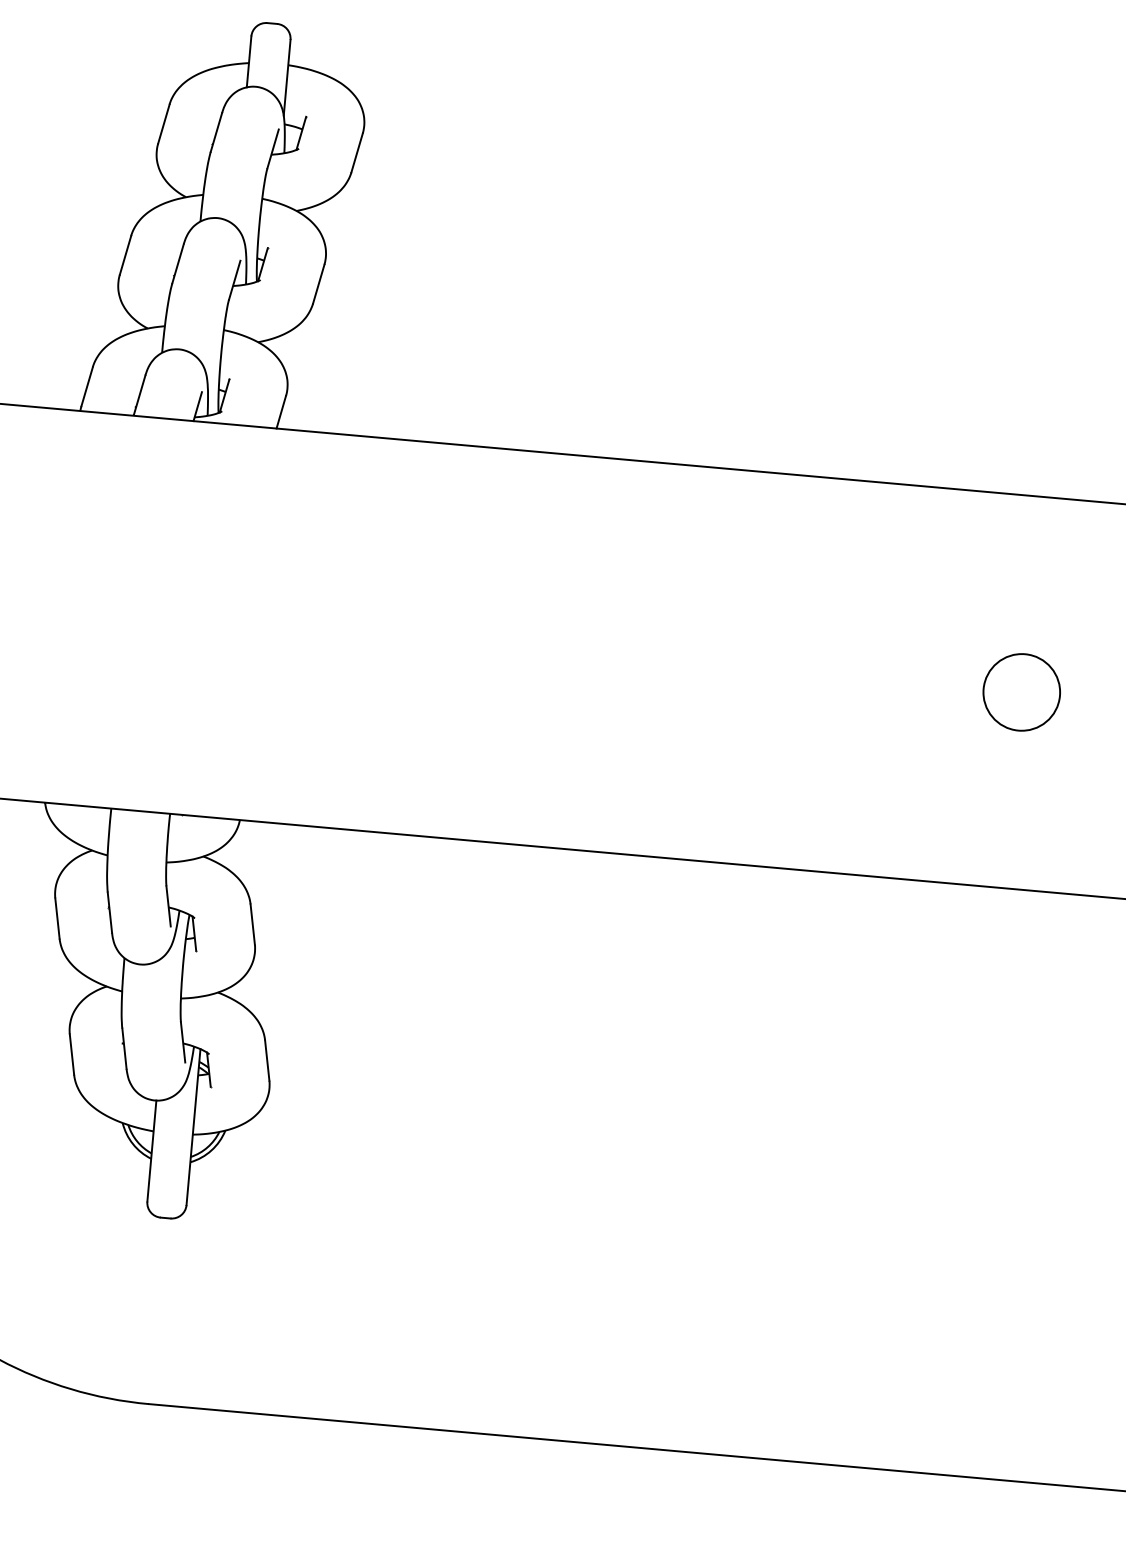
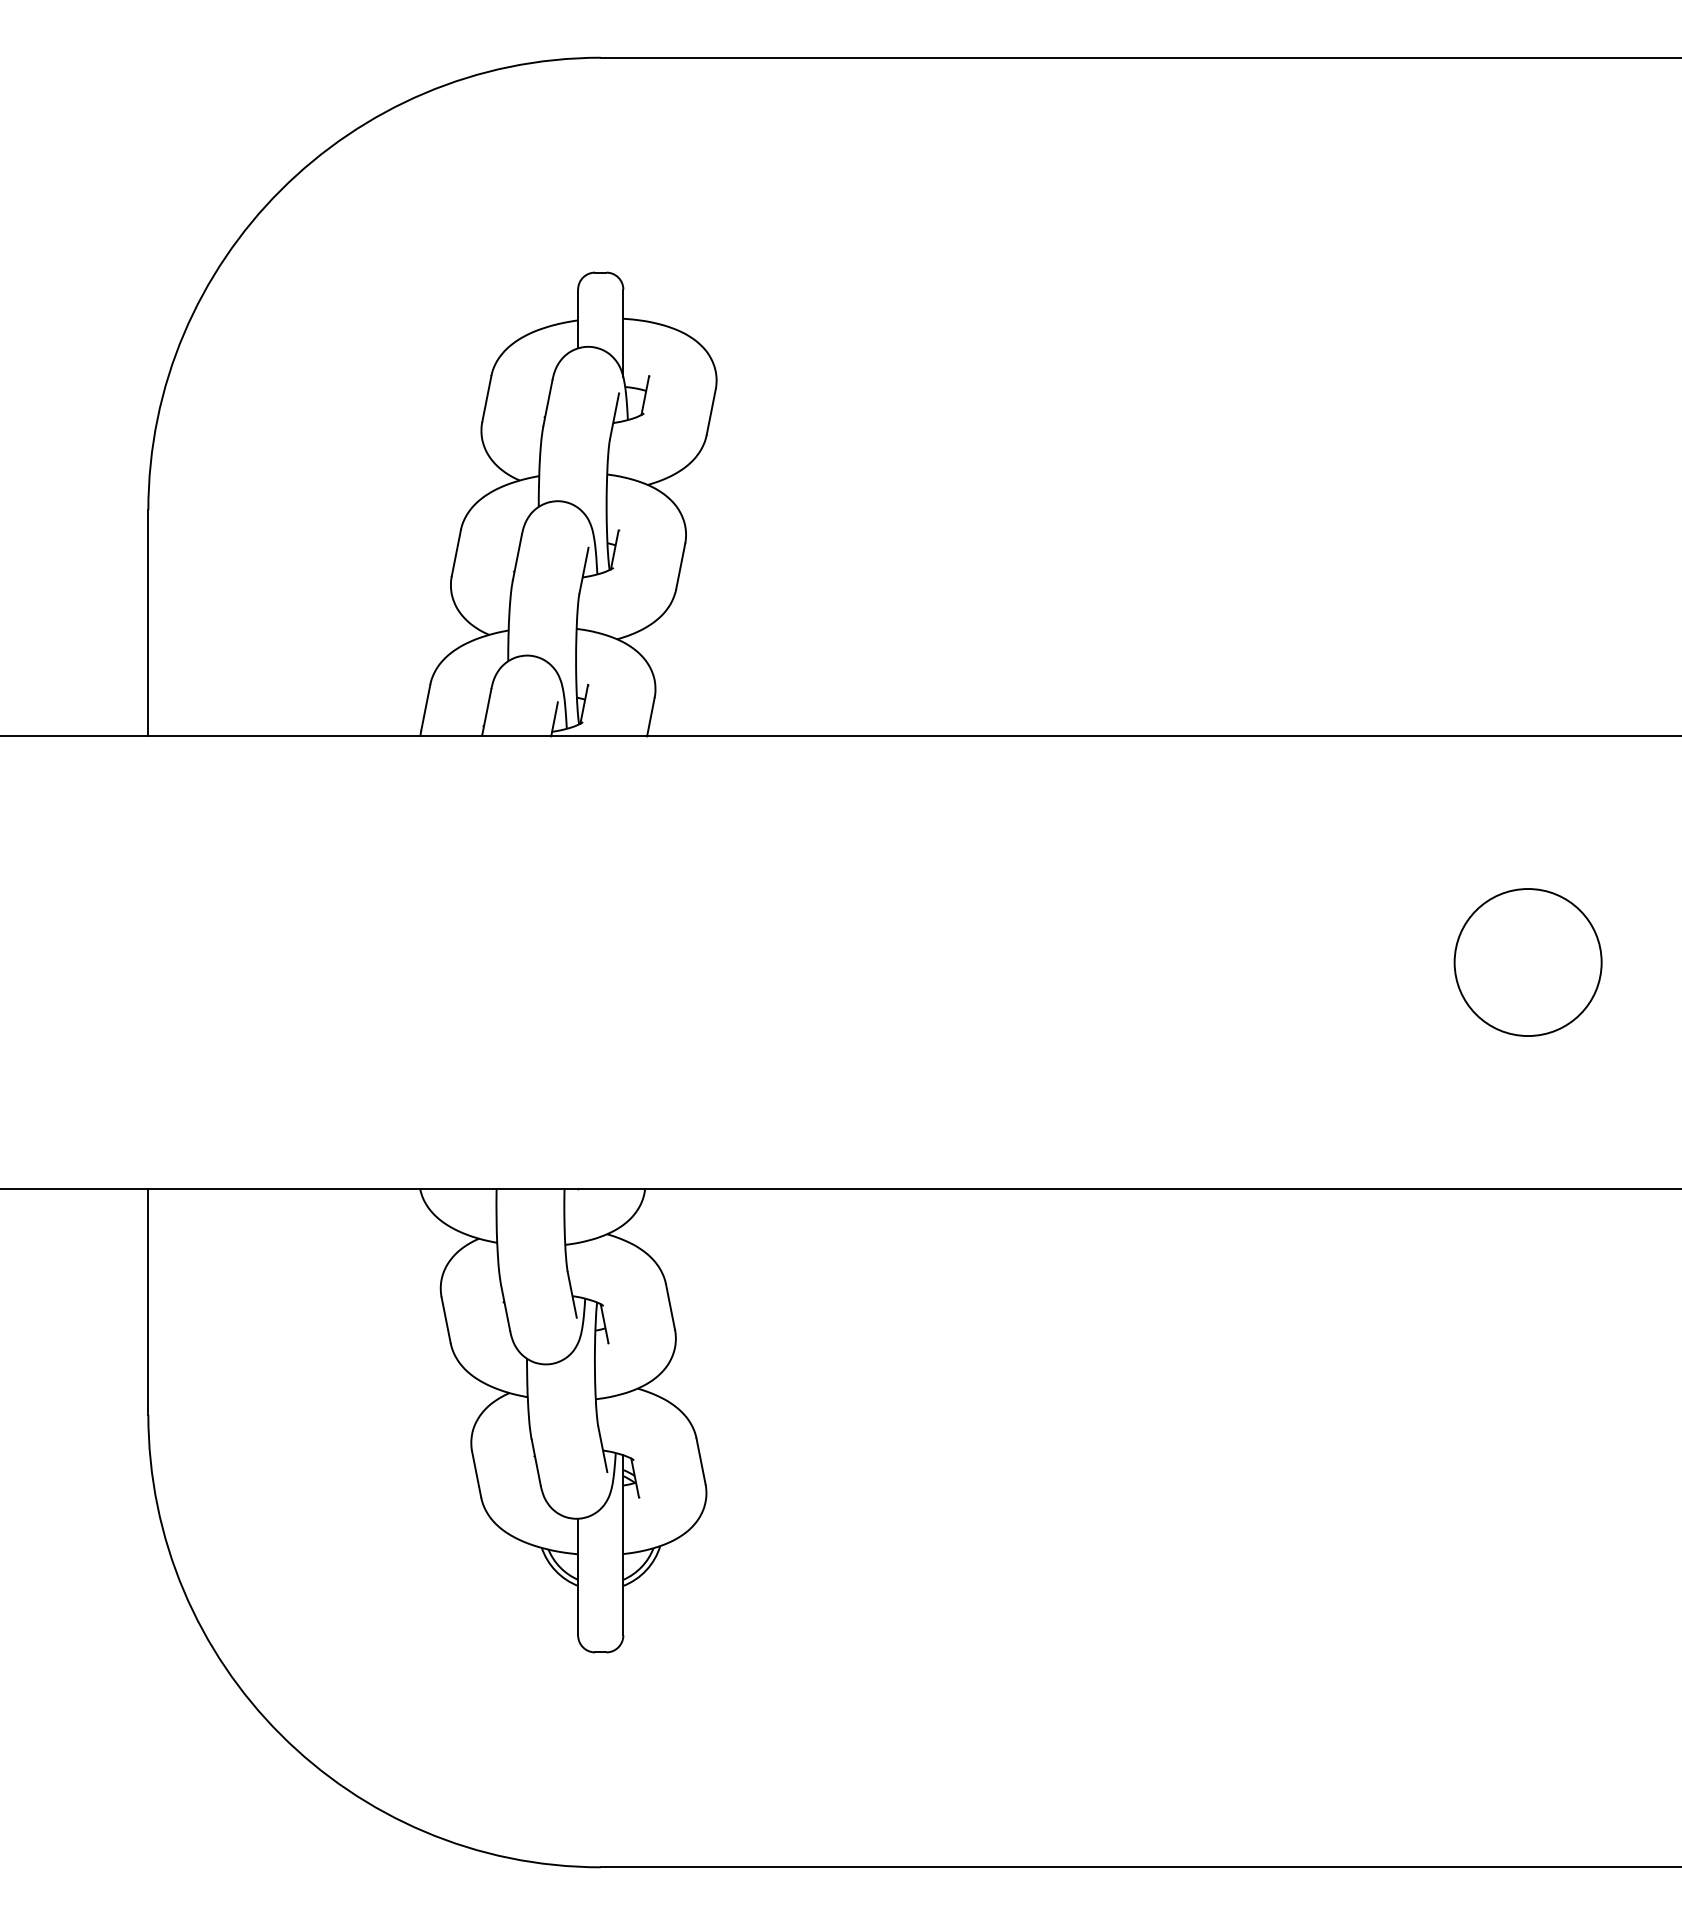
circle: (1021, 692) -> (1527, 962), size x1.67

